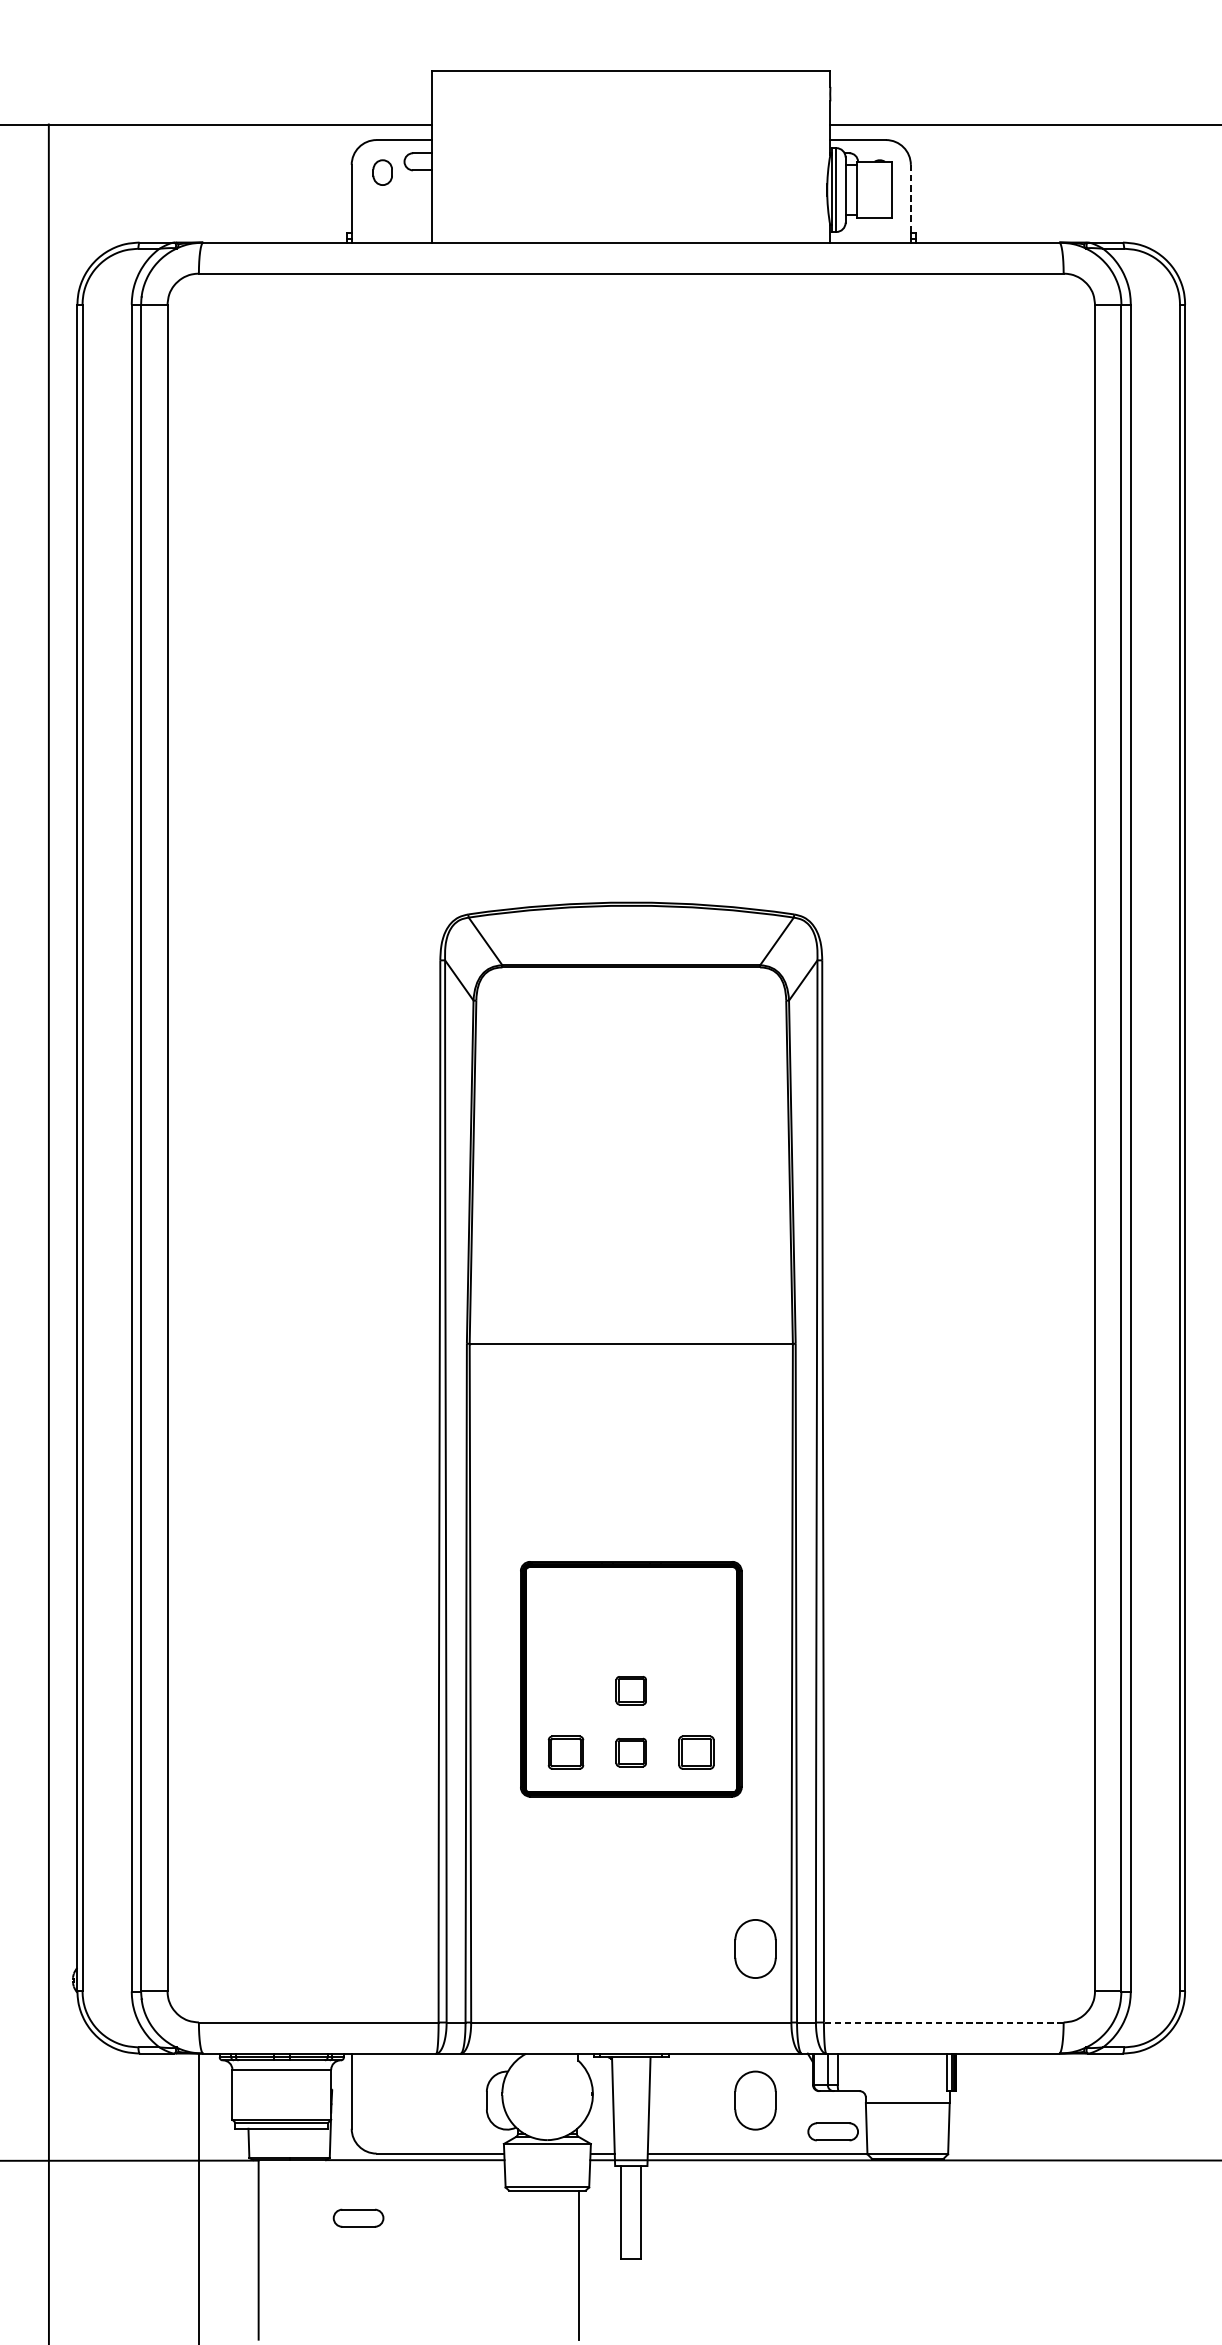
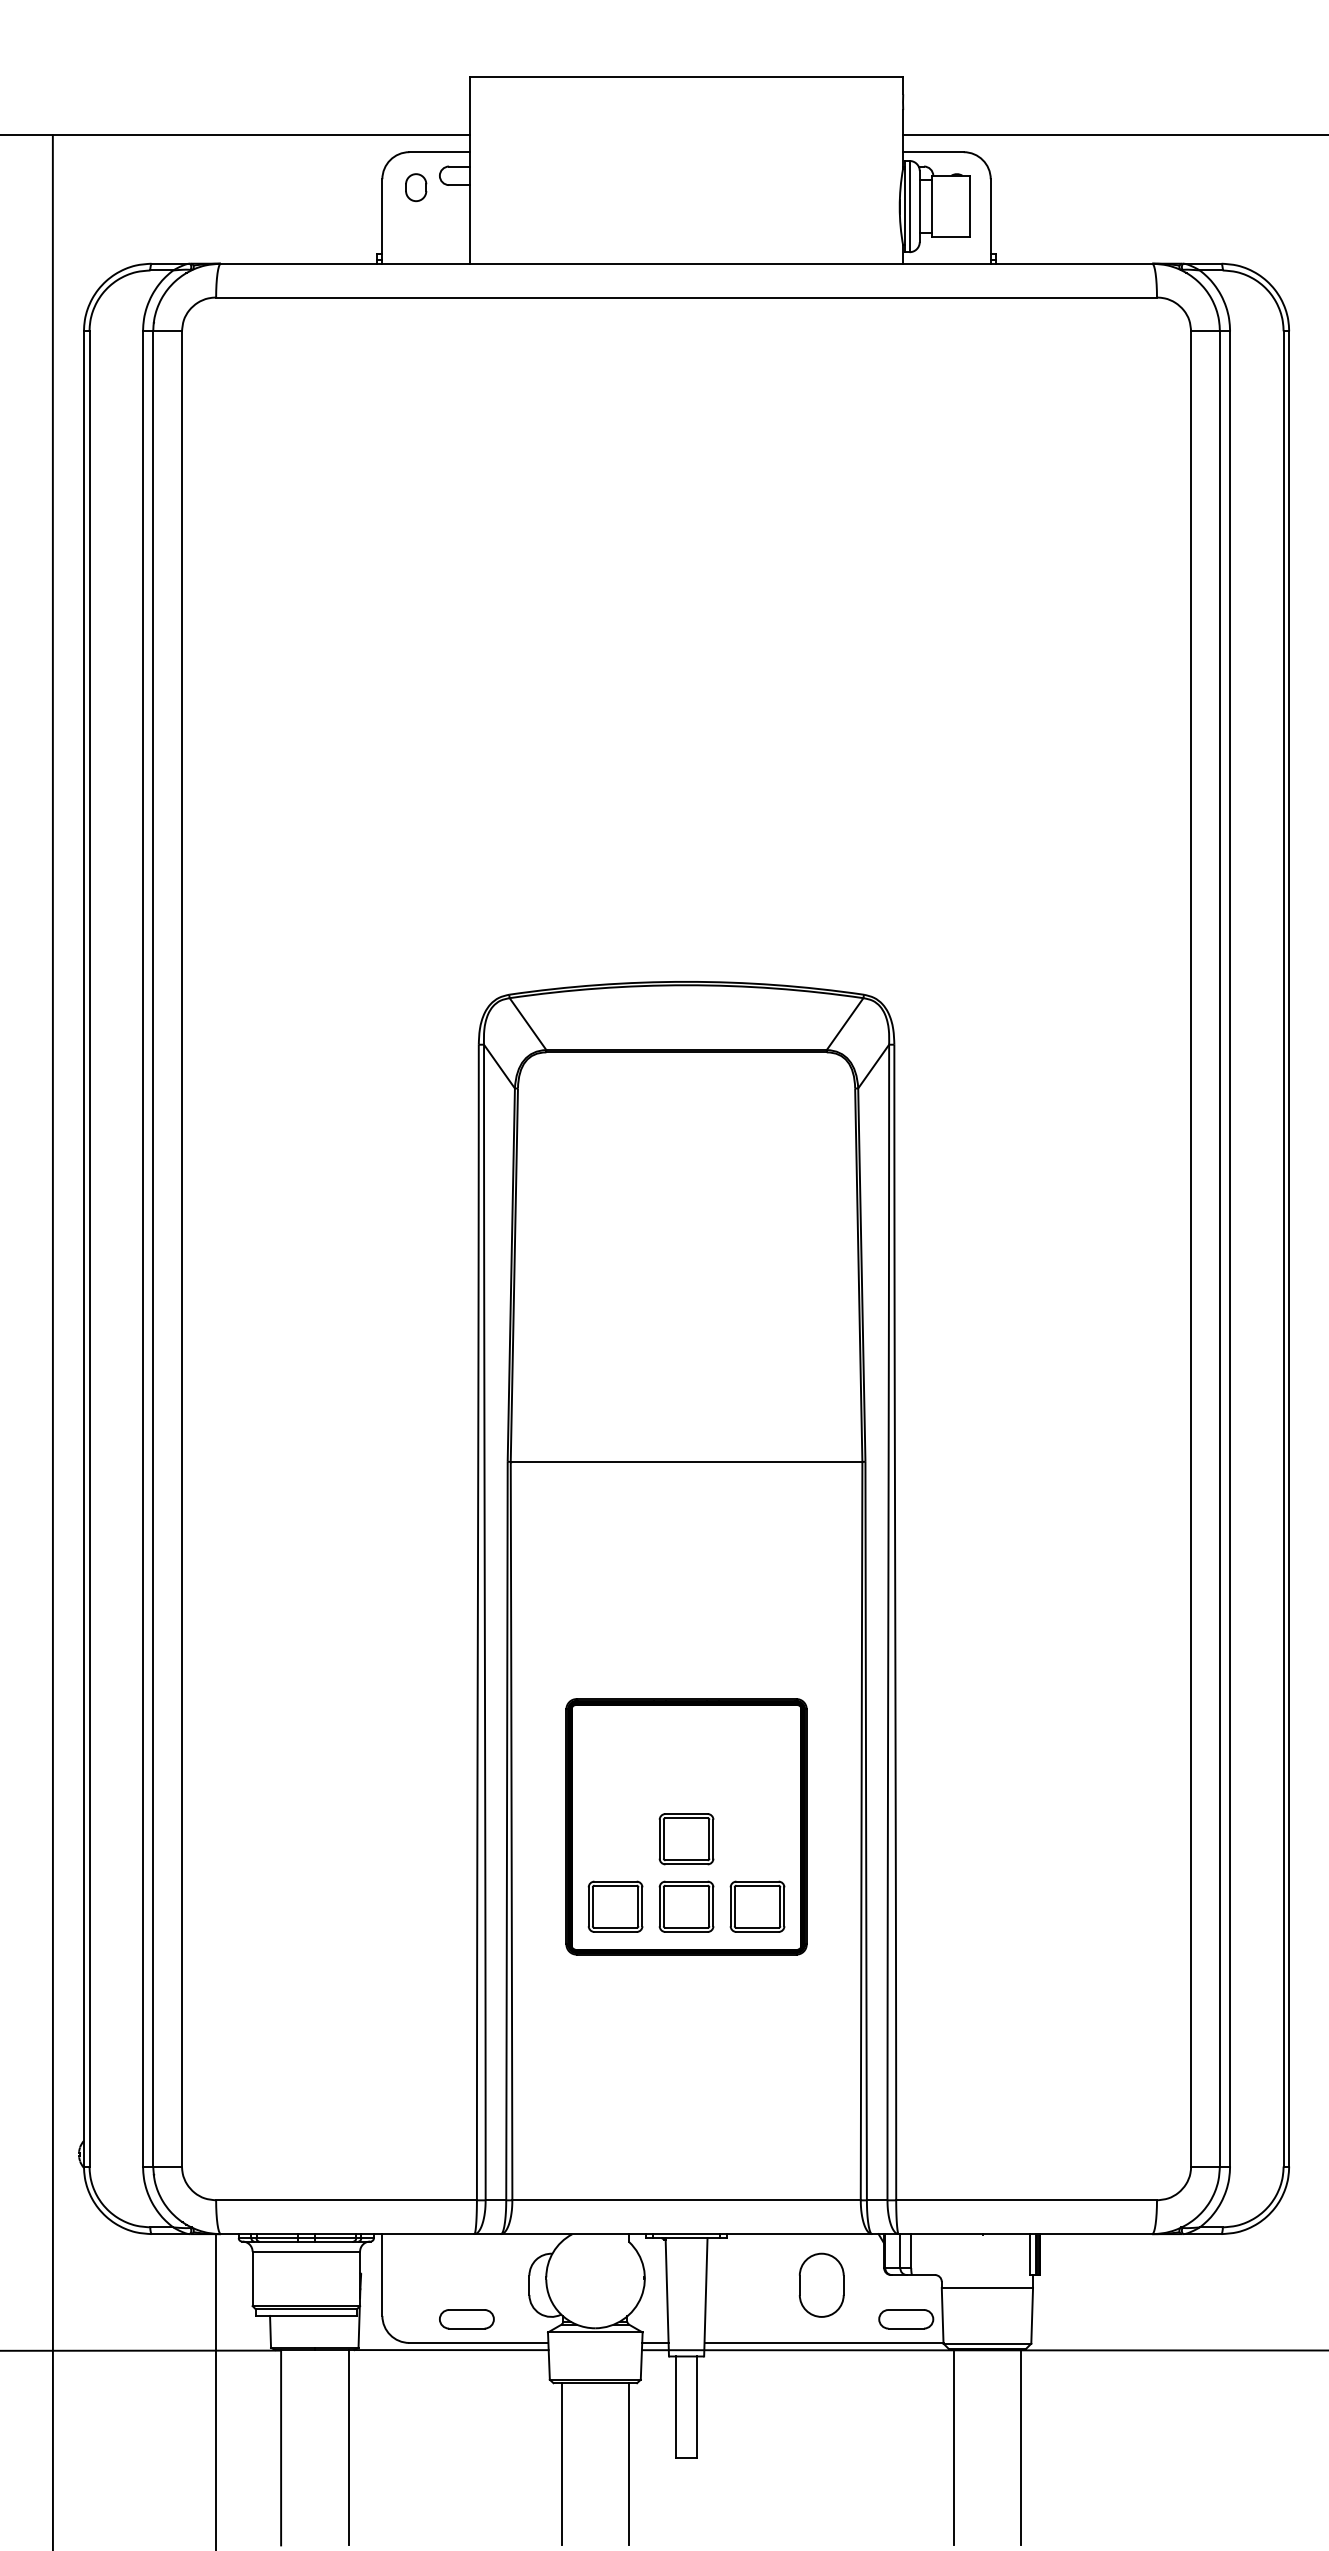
line: (910, 199) -> (990, 216), dashed -> solid
part: (631, 1690) -> (686, 1839), size x1.67
part: (565, 1752) -> (615, 1906), size x1.43
part: (631, 1752) -> (686, 1906), size x1.67
part: (696, 1752) -> (757, 1906), size x1.43
part: (755, 1948) -> (821, 2119), removed
line: (943, 2022) -> (1026, 2200), dashed -> solid
part: (358, 2218) -> (466, 2319), moved
line: (320, 2249) -> (348, 2447), added
line: (876, 2249) -> (953, 2447), added
line: (939, 2249) -> (1021, 2447), added
line: (516, 2265) -> (561, 2464), added

